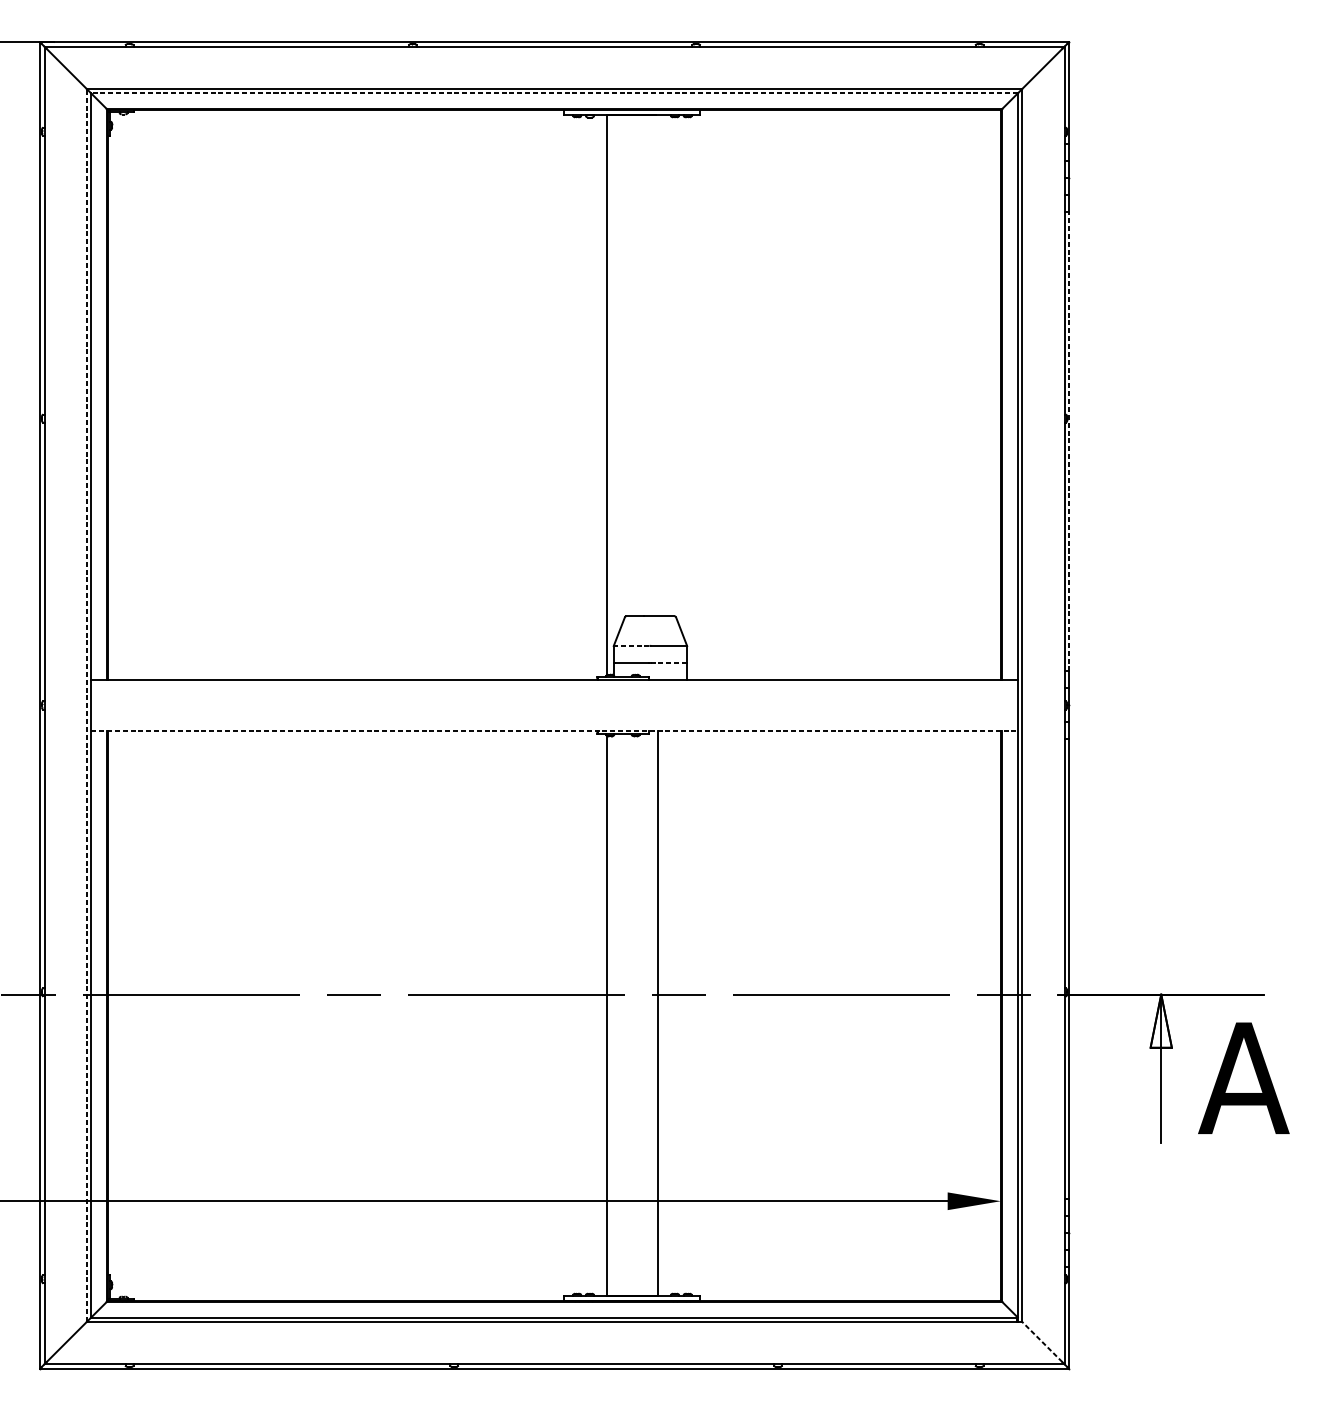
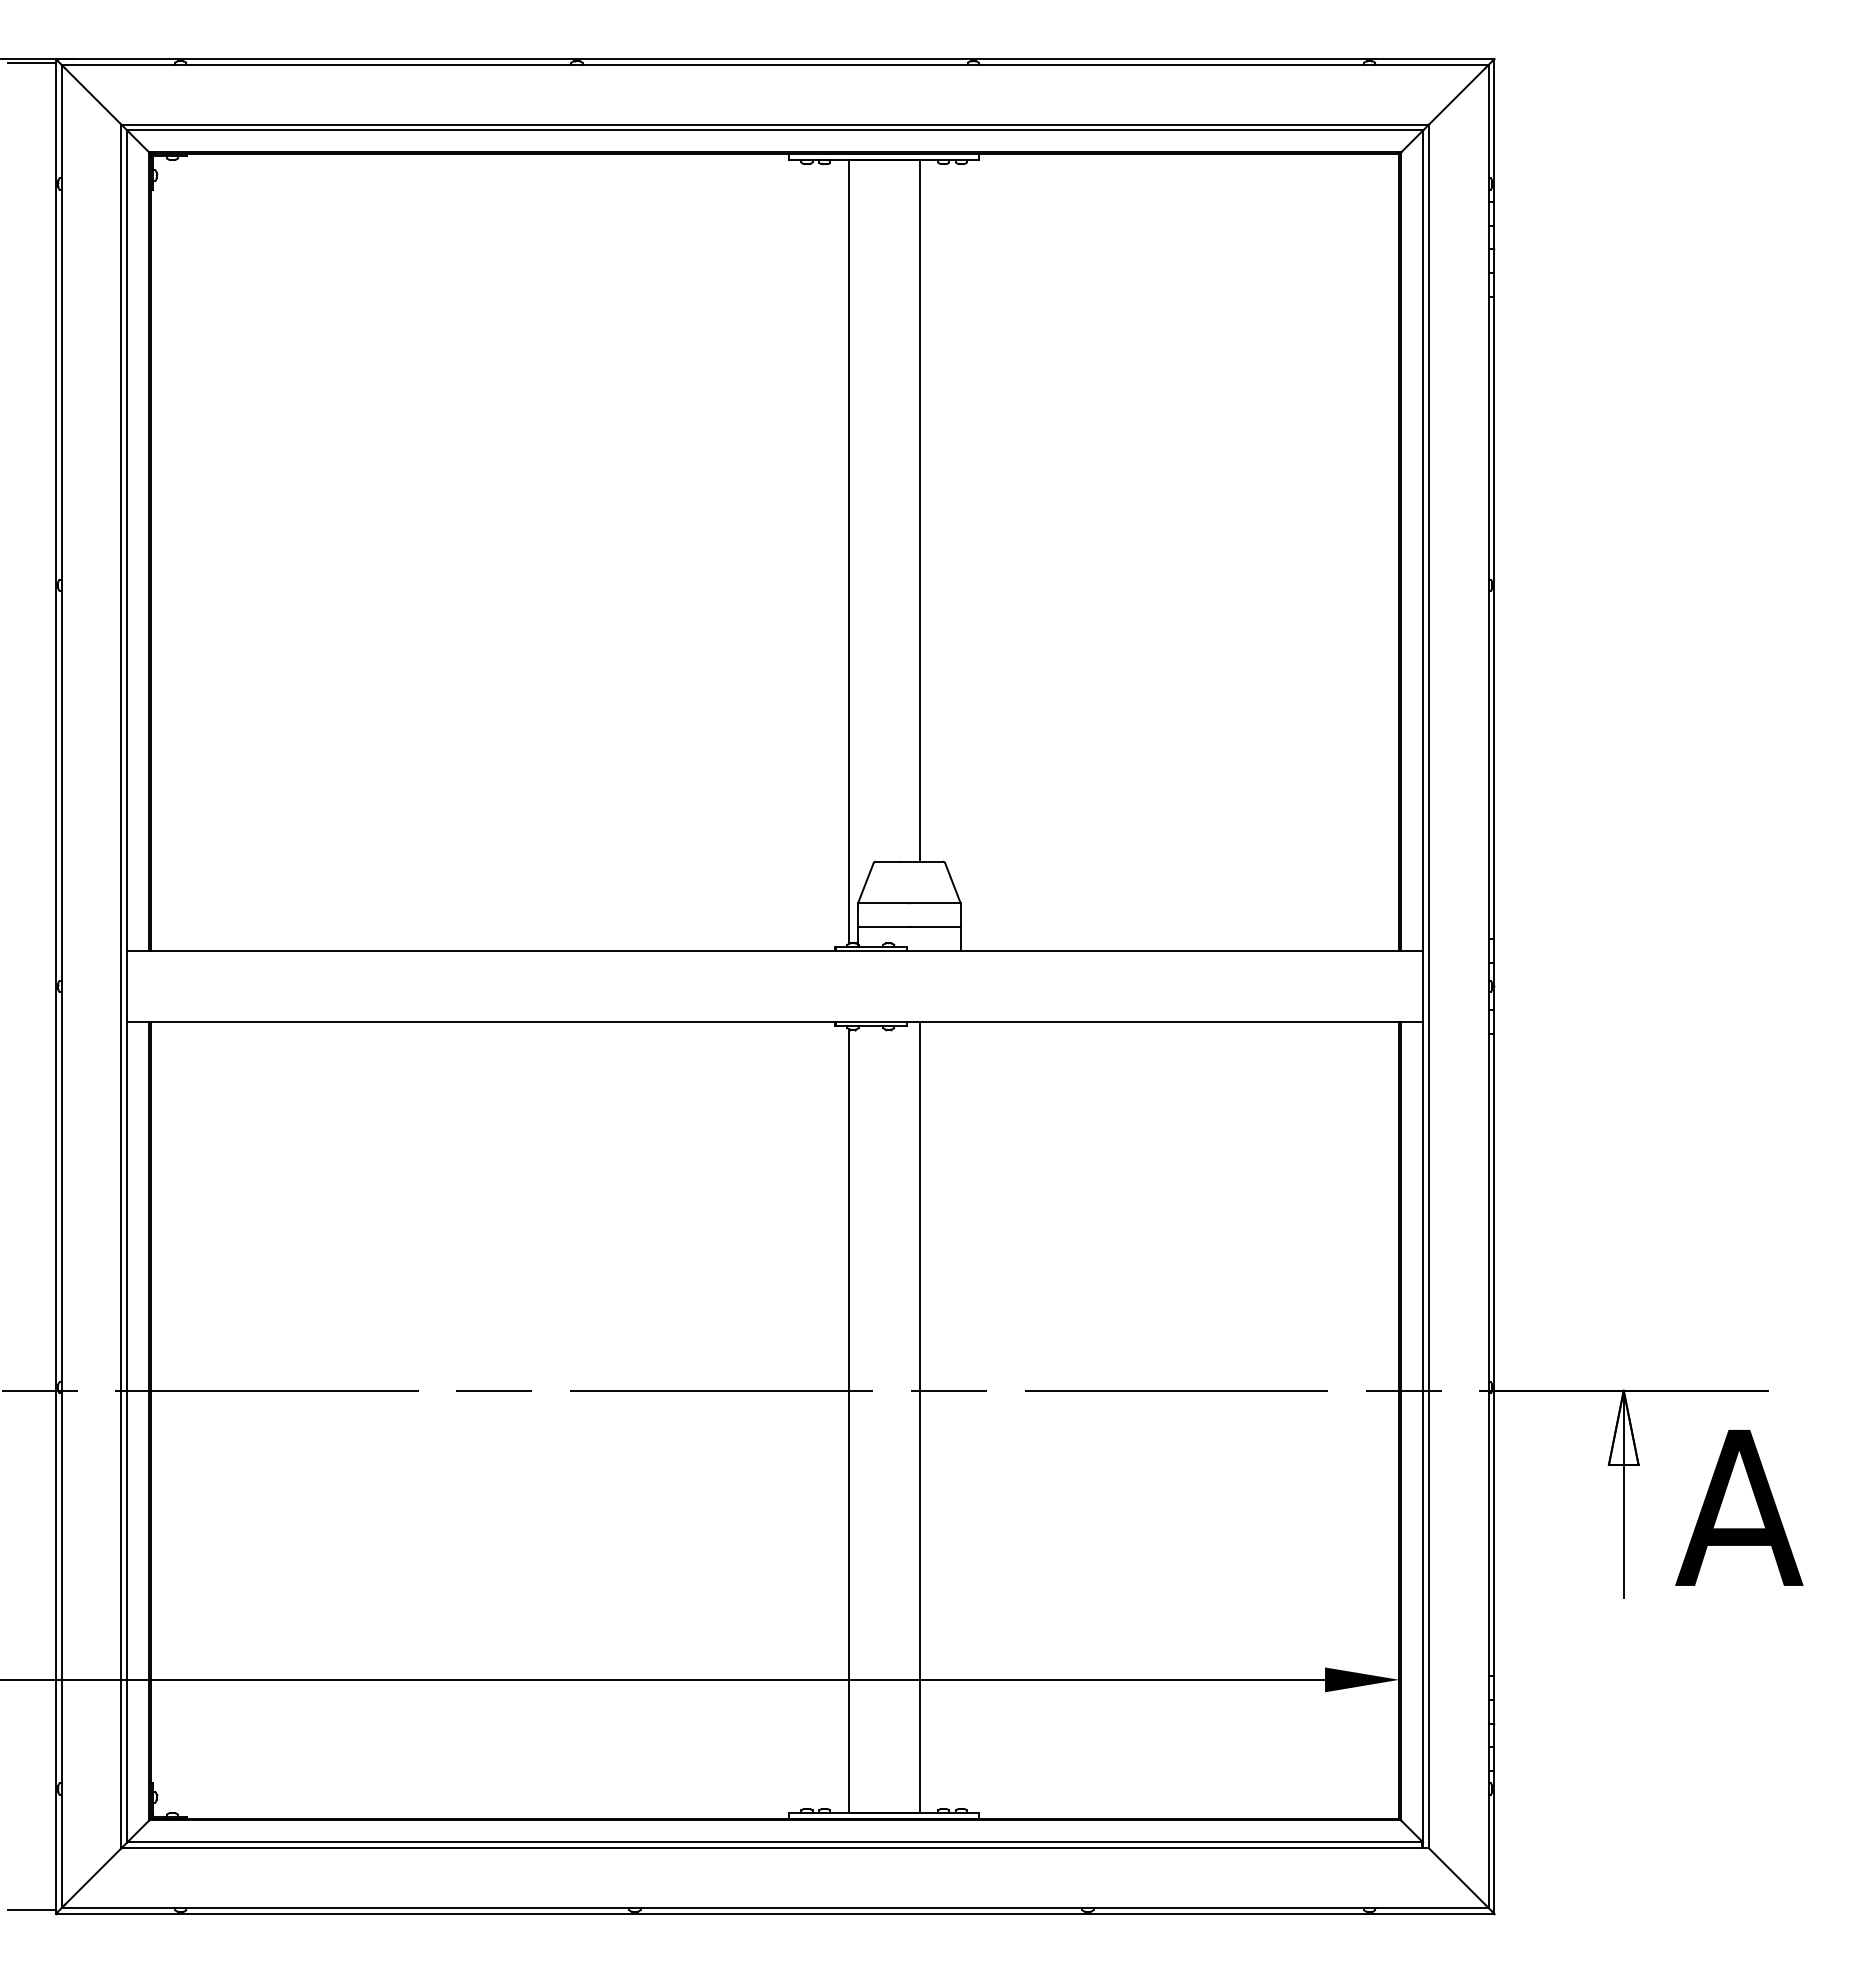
line: (22, 44) -> (31, 62), added
line: (554, 93) -> (775, 130), dashed -> solid
line: (657, 365) -> (919, 510), added
line: (1068, 441) -> (1494, 617), dashed -> solid
line: (631, 646) -> (883, 903), dashed -> solid
line: (669, 663) -> (935, 927), dashed -> solid
line: (87, 705) -> (121, 986), dashed -> solid
line: (554, 731) -> (775, 1022), dashed -> solid
line: (1042, 1341) -> (1457, 1876), dashed -> solid
line: (22, 1366) -> (31, 1910), added

